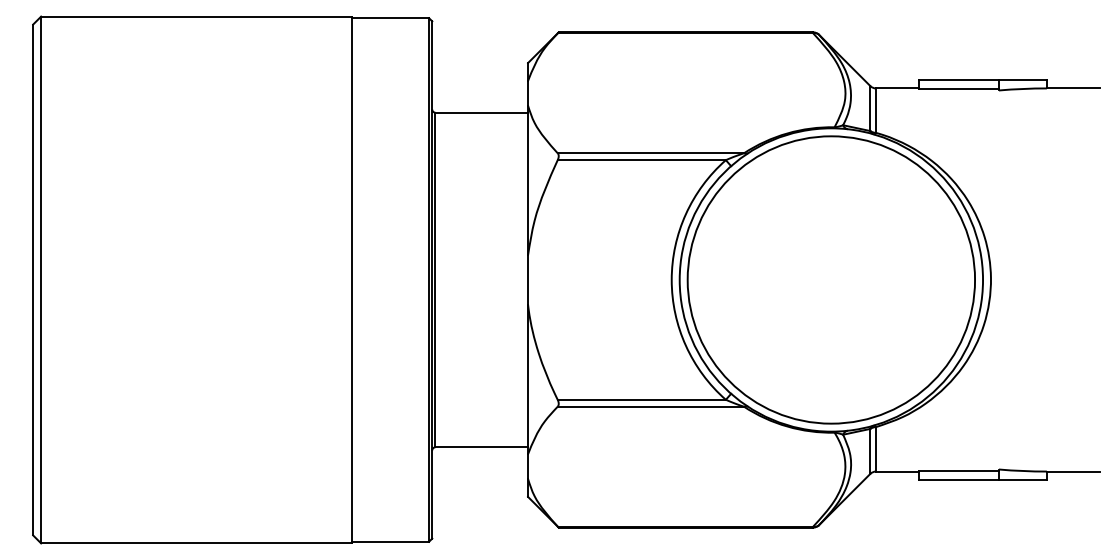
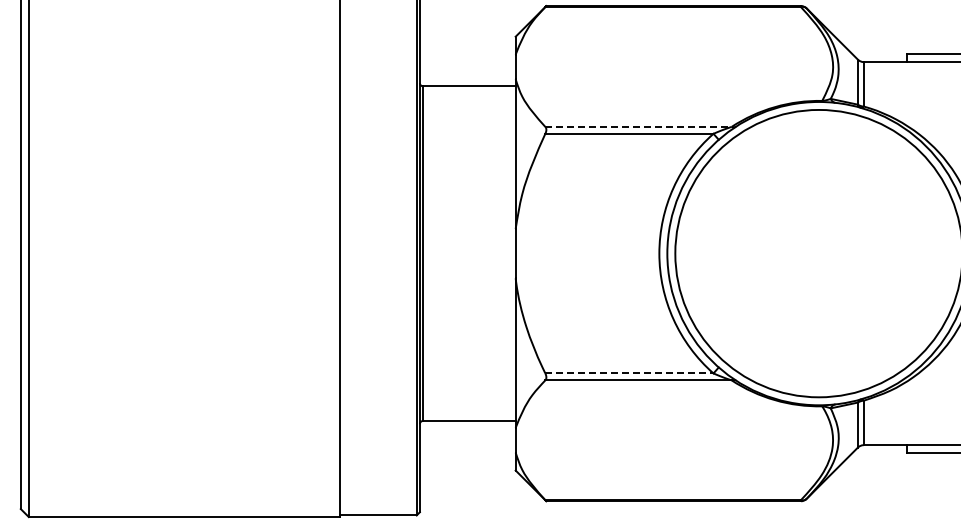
line: (651, 153) -> (639, 127), solid -> dashed
line: (642, 399) -> (630, 373), solid -> dashed

